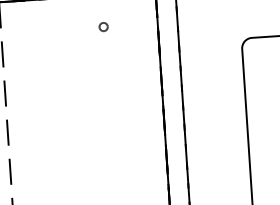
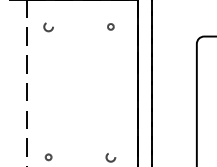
circle: (103, 26) -> (110, 26), moved
circle: (31, 39) -> (48, 27), added

